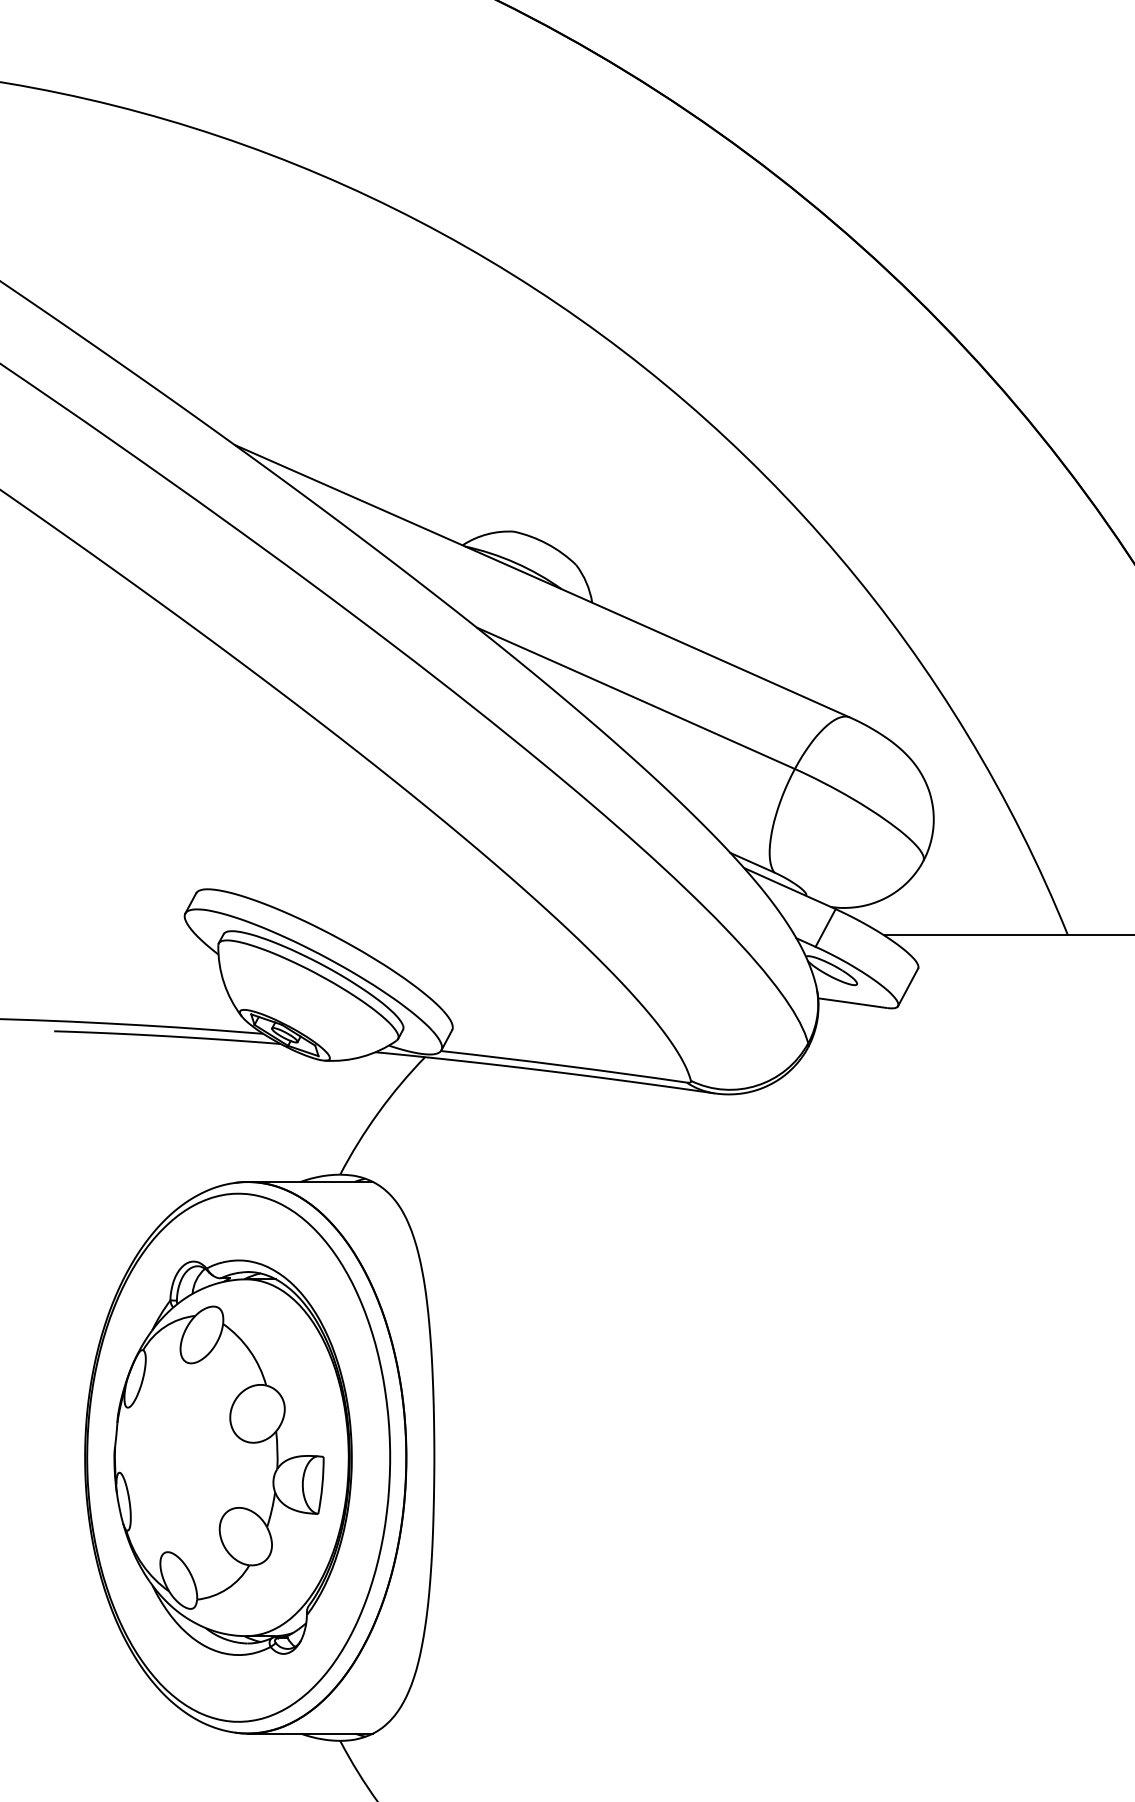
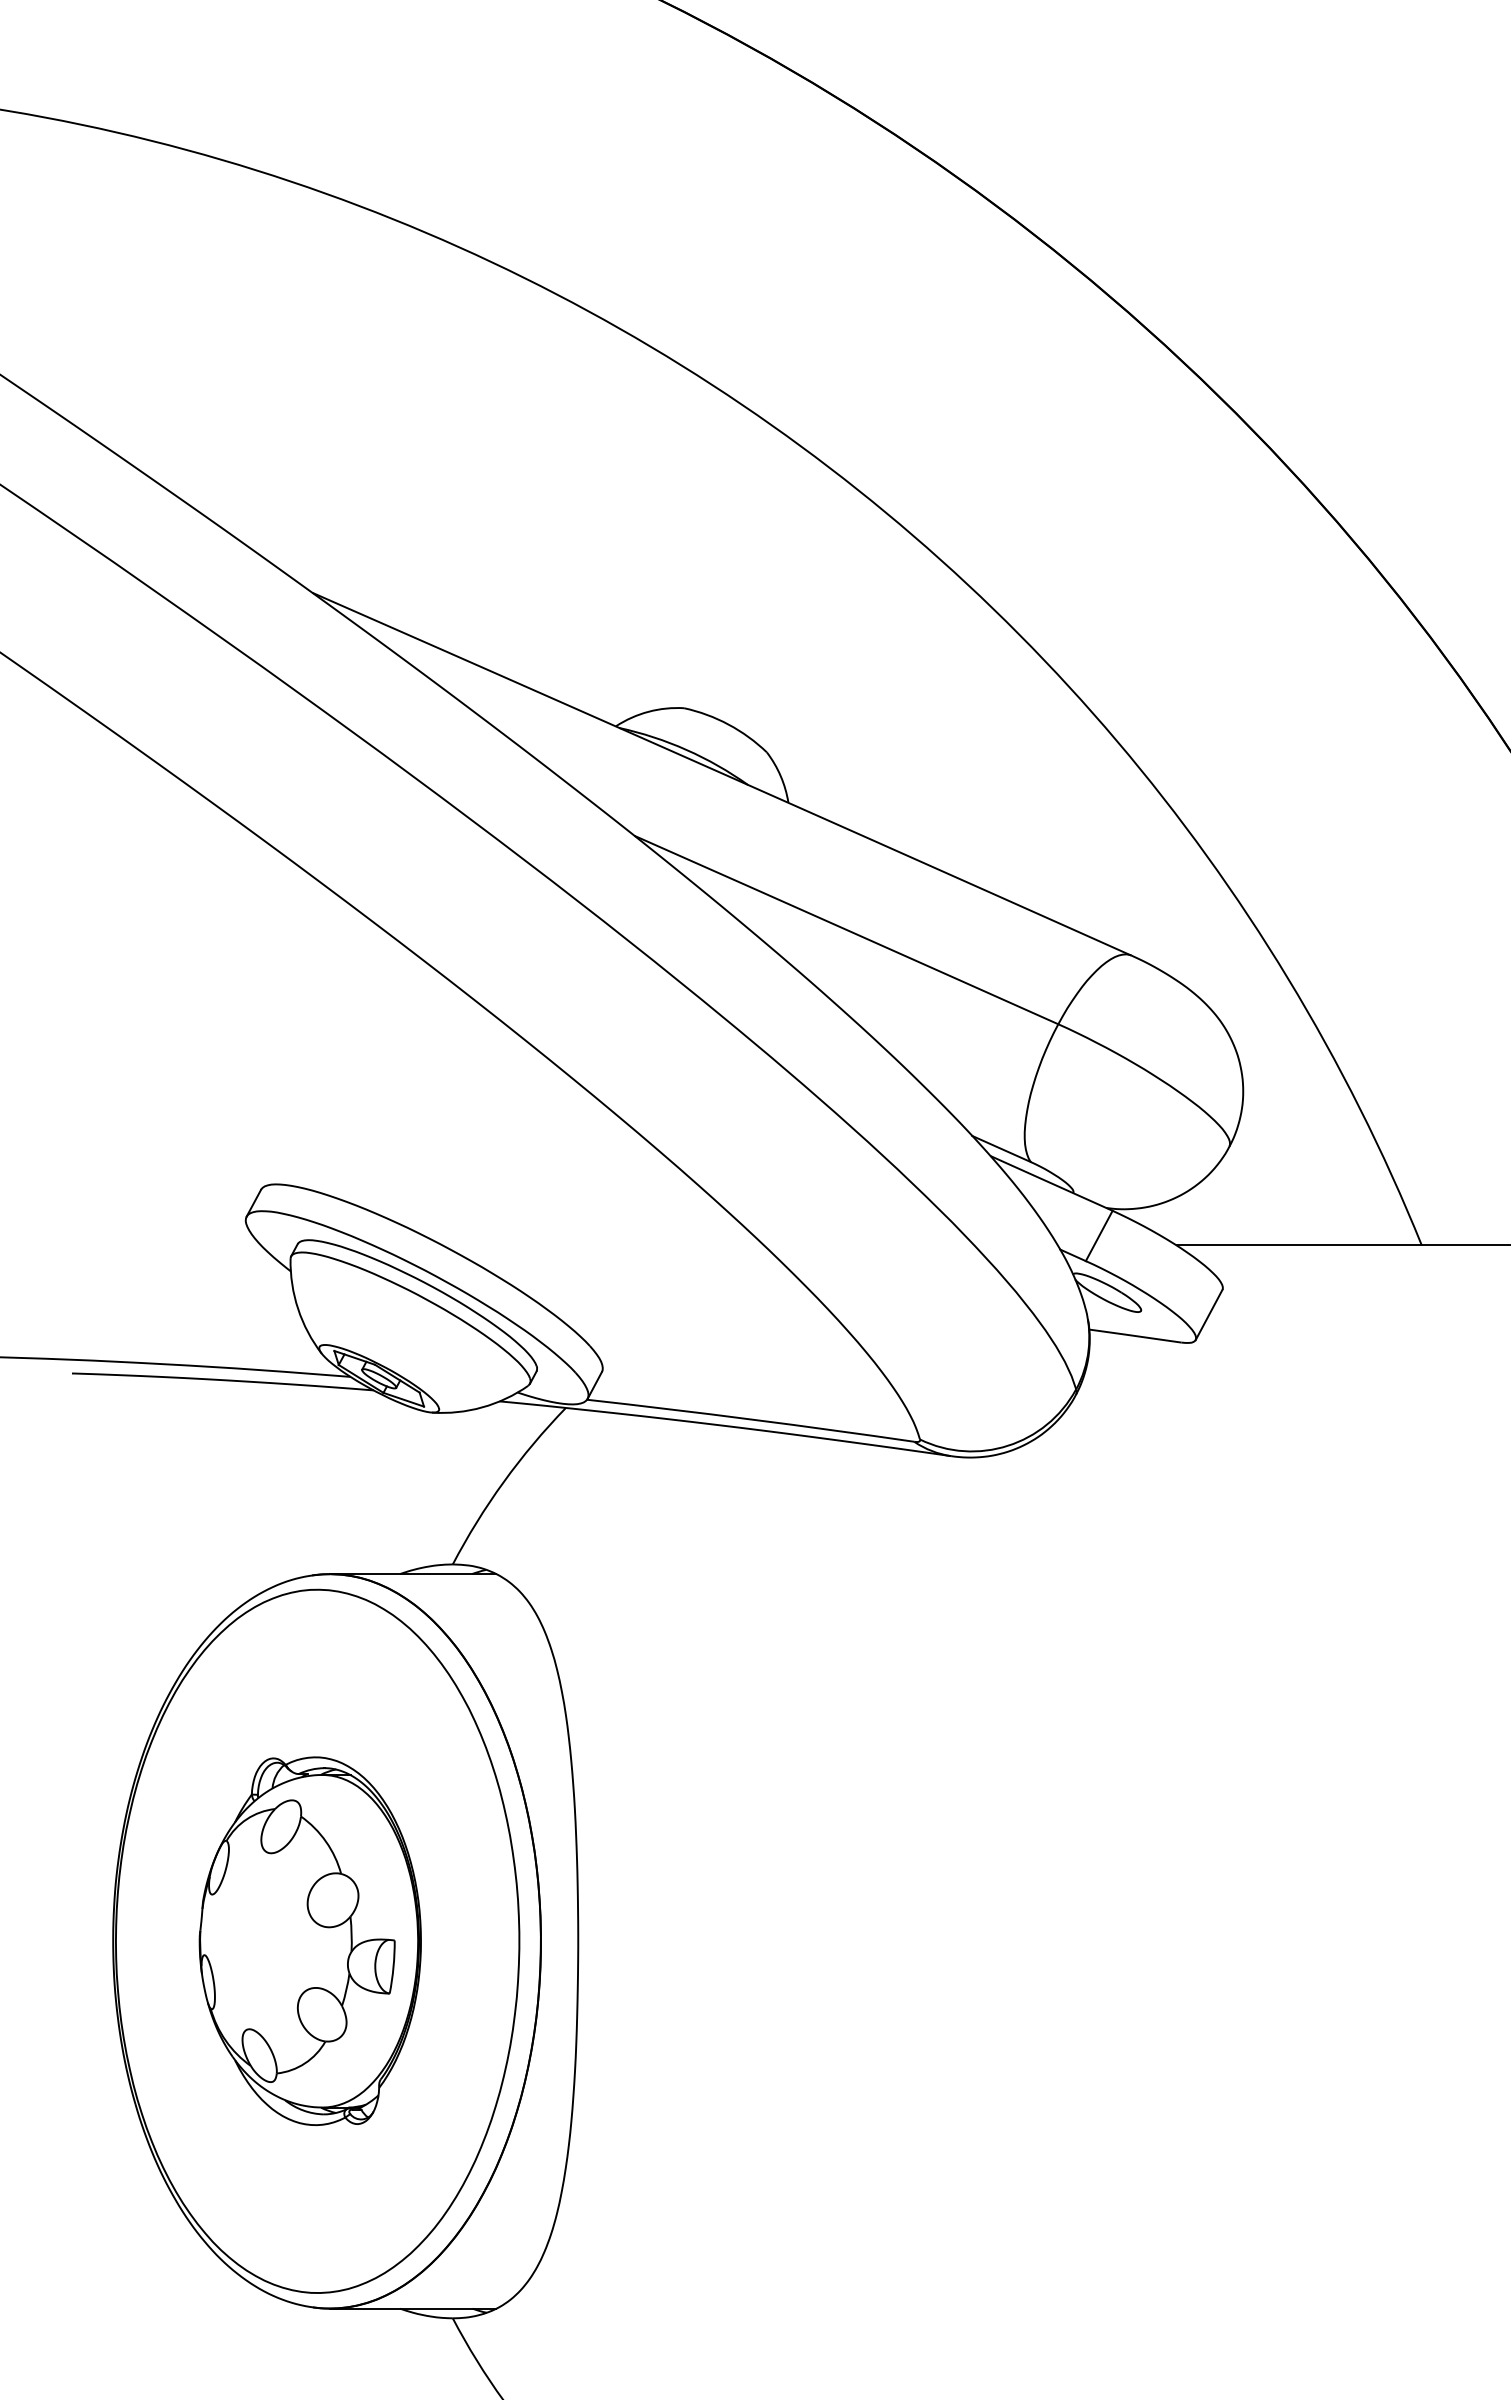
part: (233, 1457) -> (310, 1940), size x0.7

